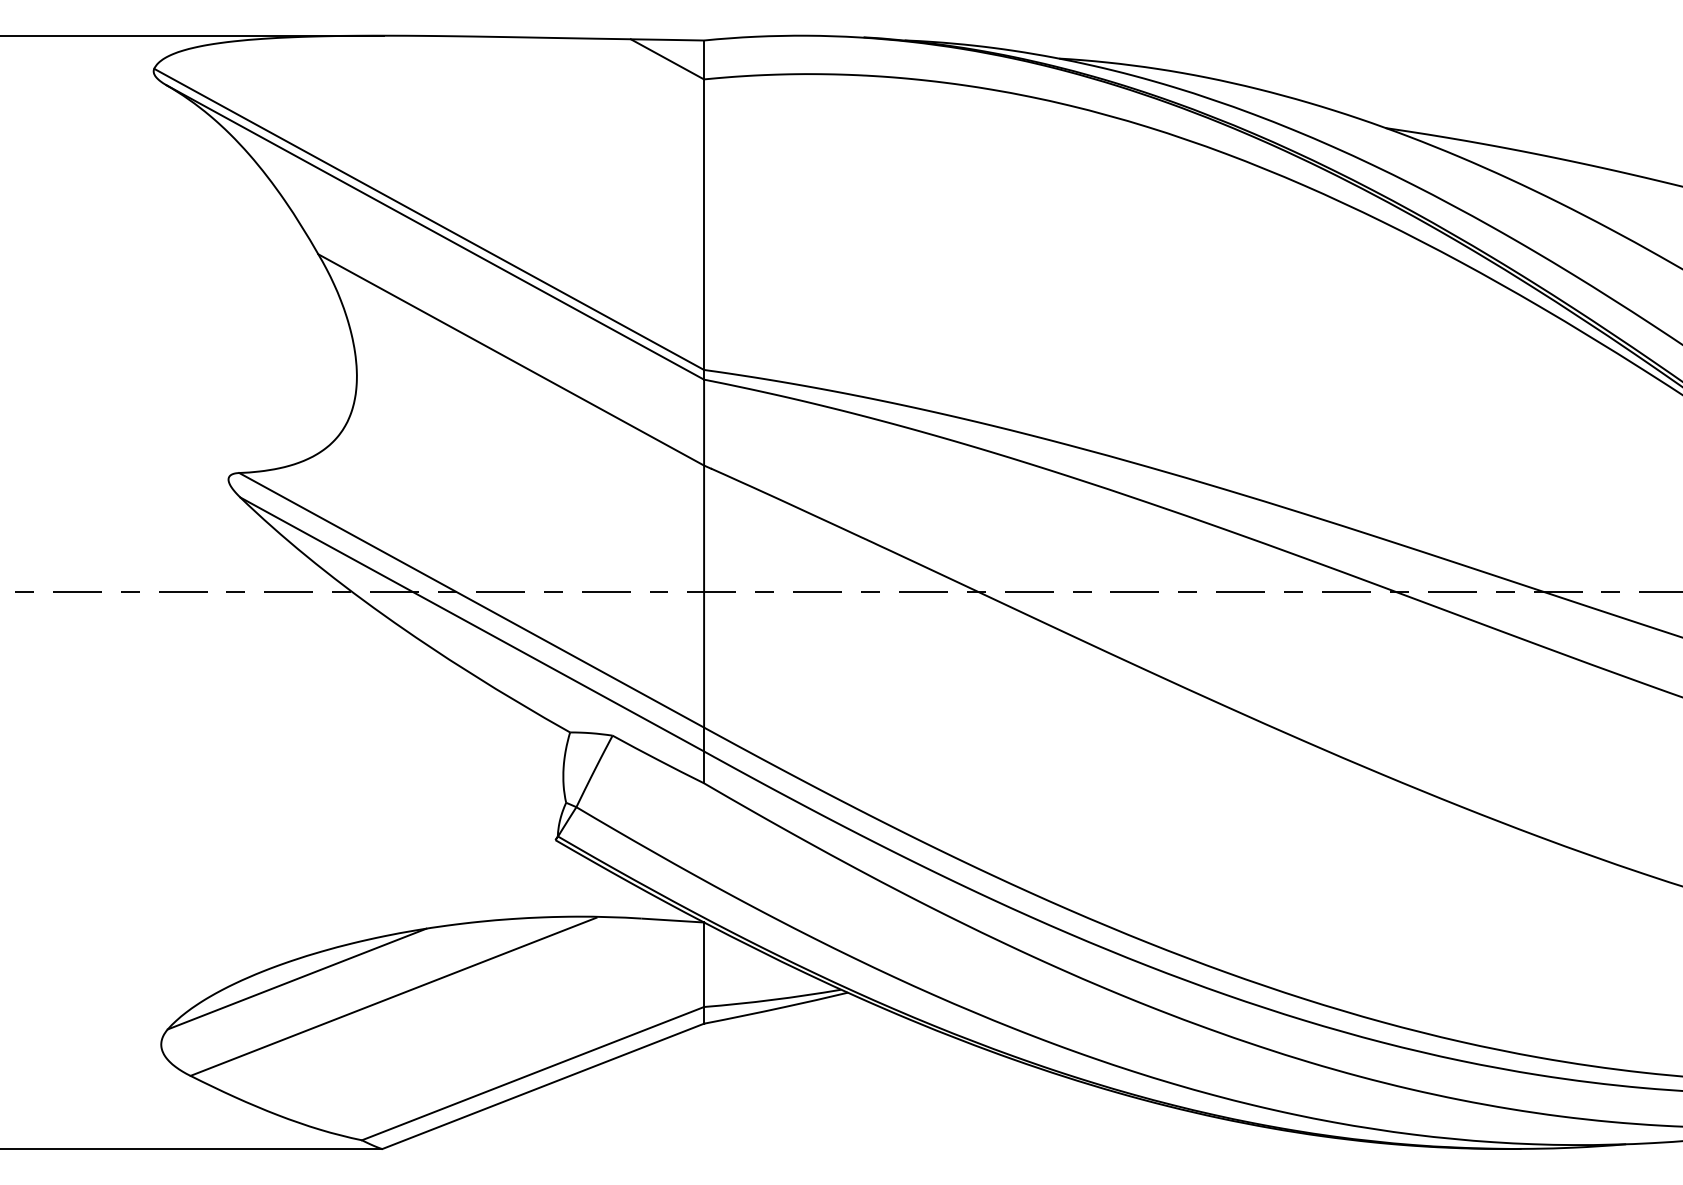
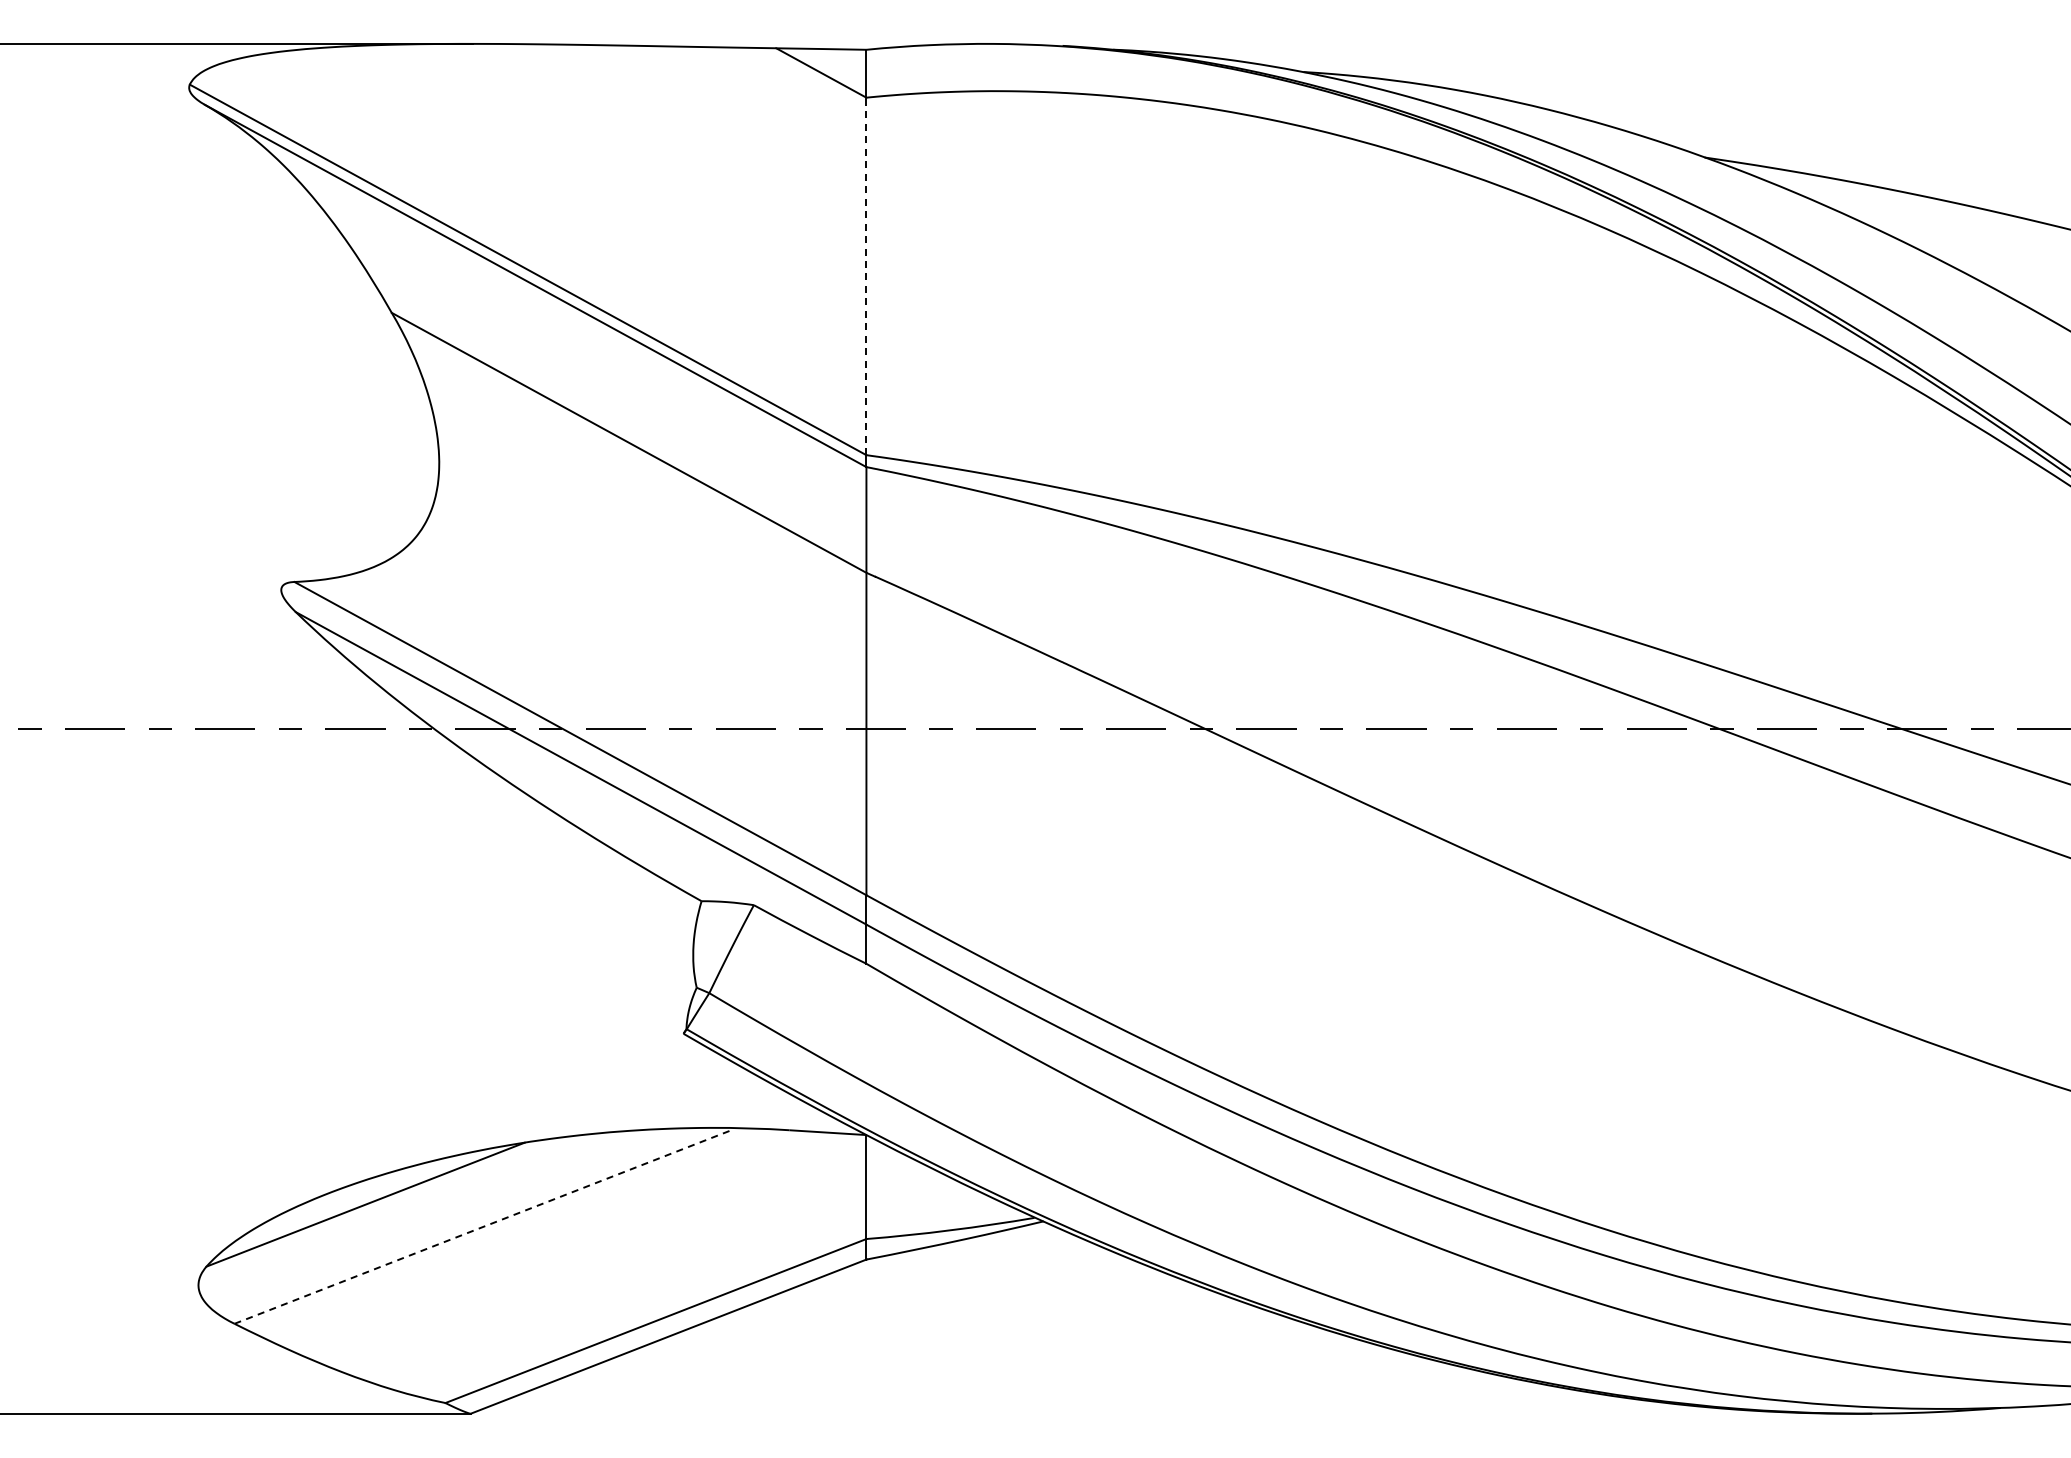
line: (704, 224) -> (866, 276), solid -> dashed
line: (393, 996) -> (484, 1226), solid -> dashed

